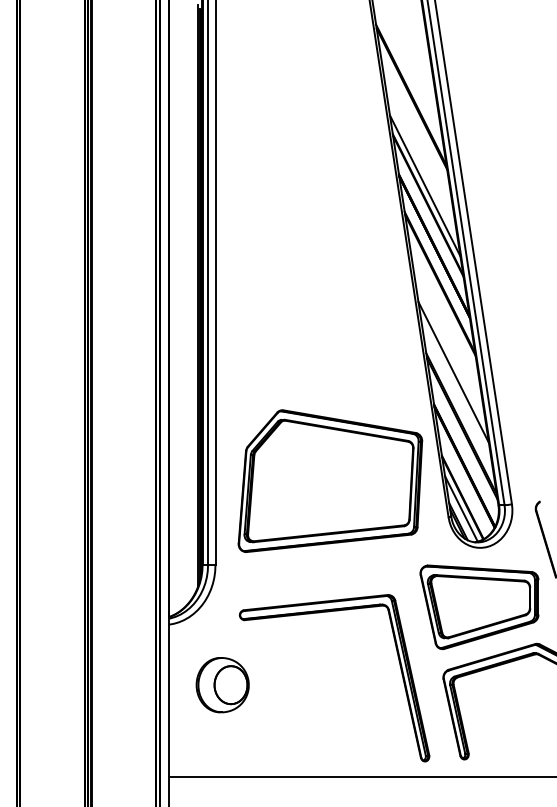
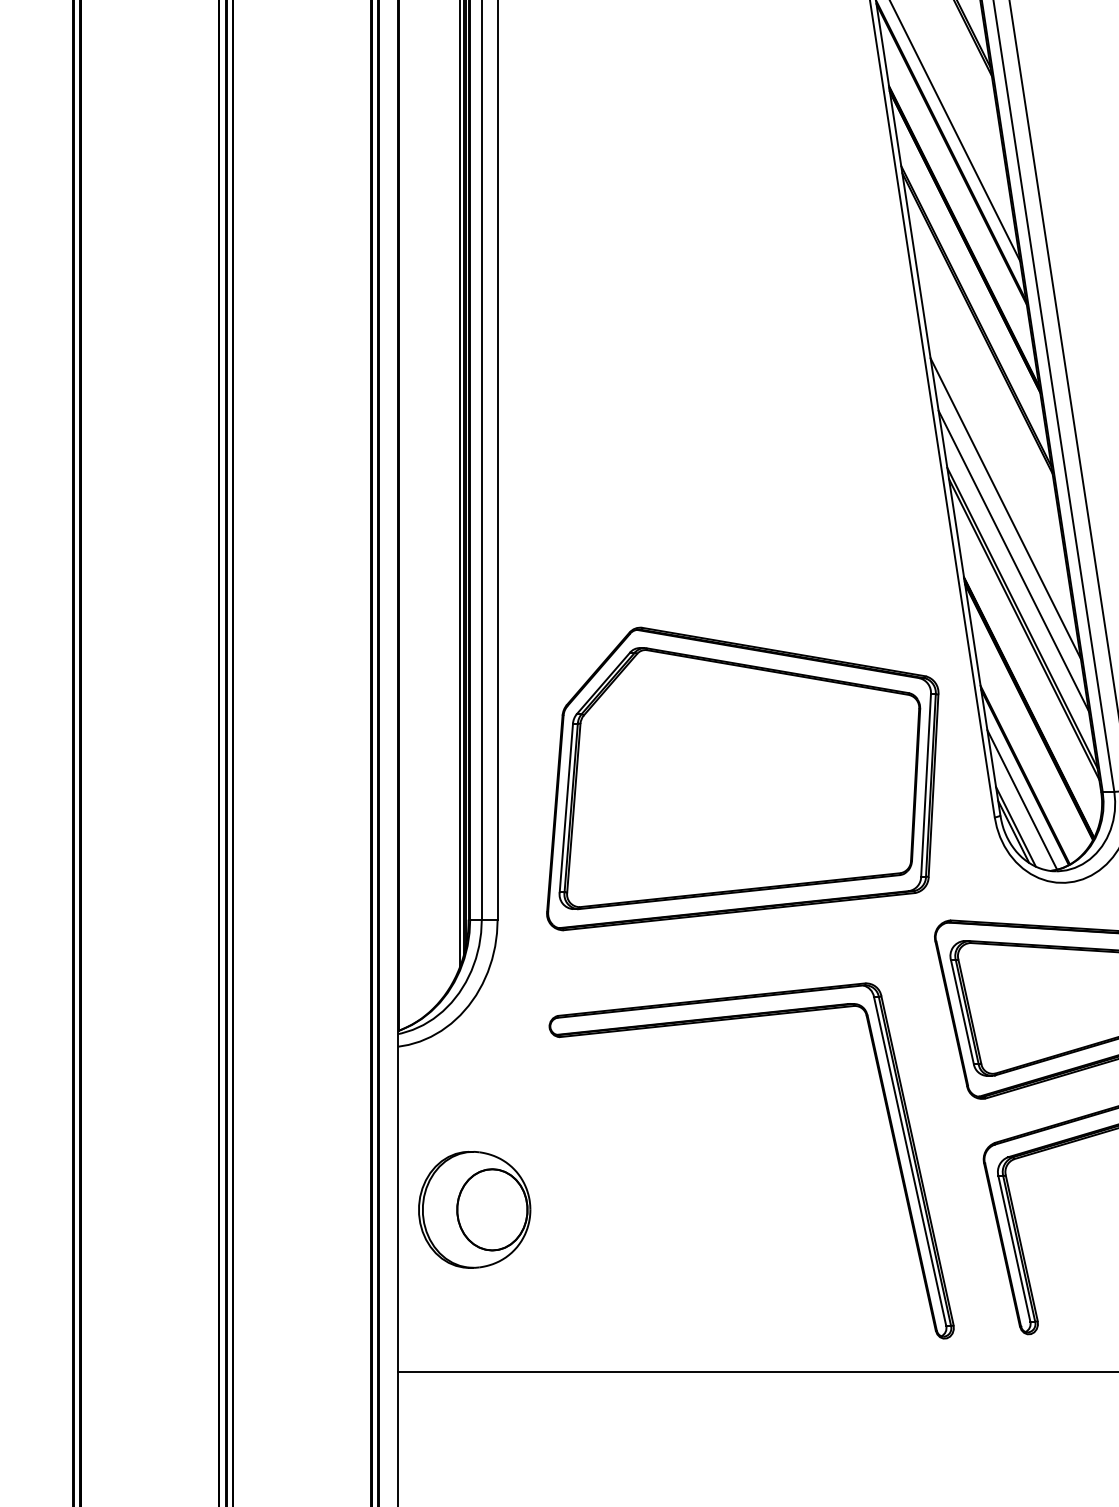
line: (457, 396) -> (1013, 559), added
part: (330, 480) -> (742, 777), moved
part: (222, 685) -> (474, 1210), moved

